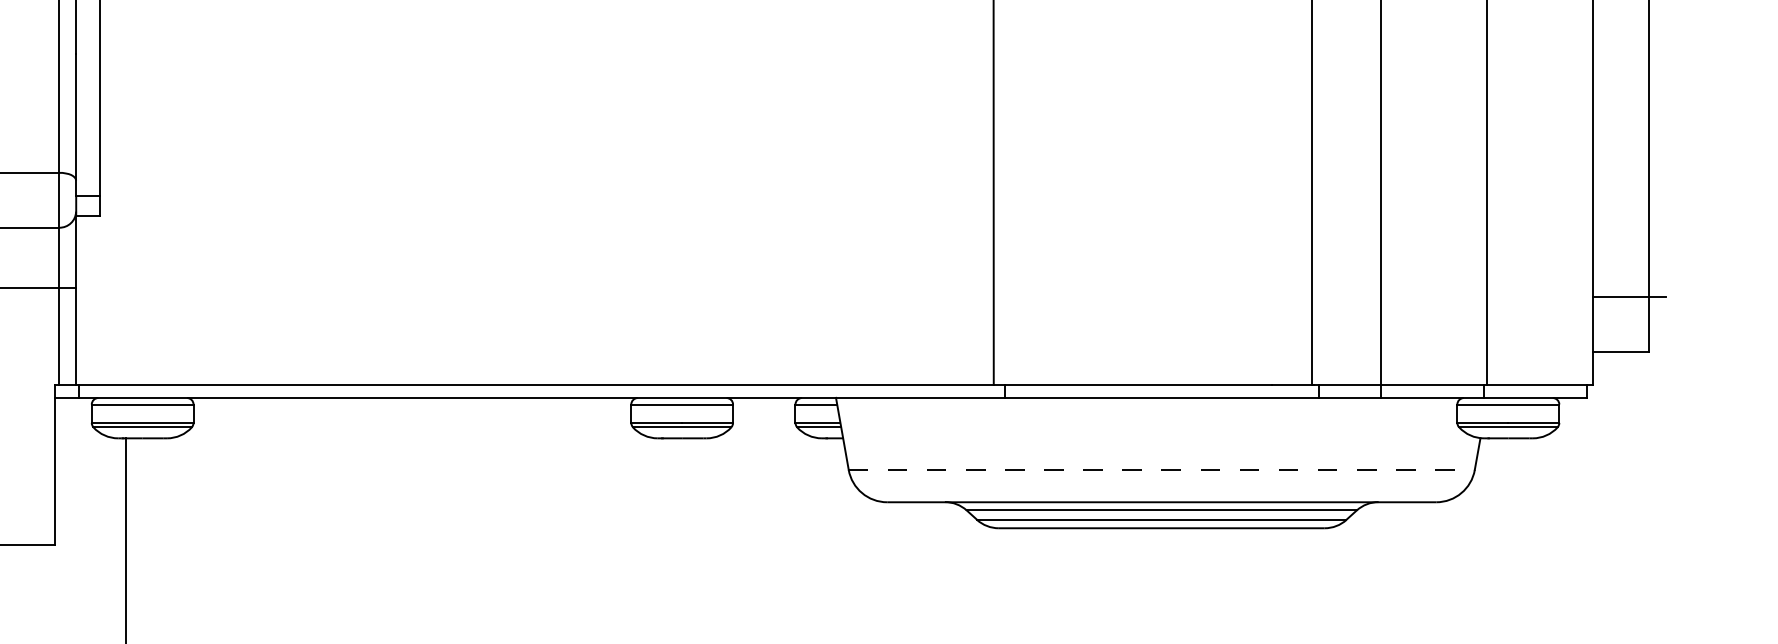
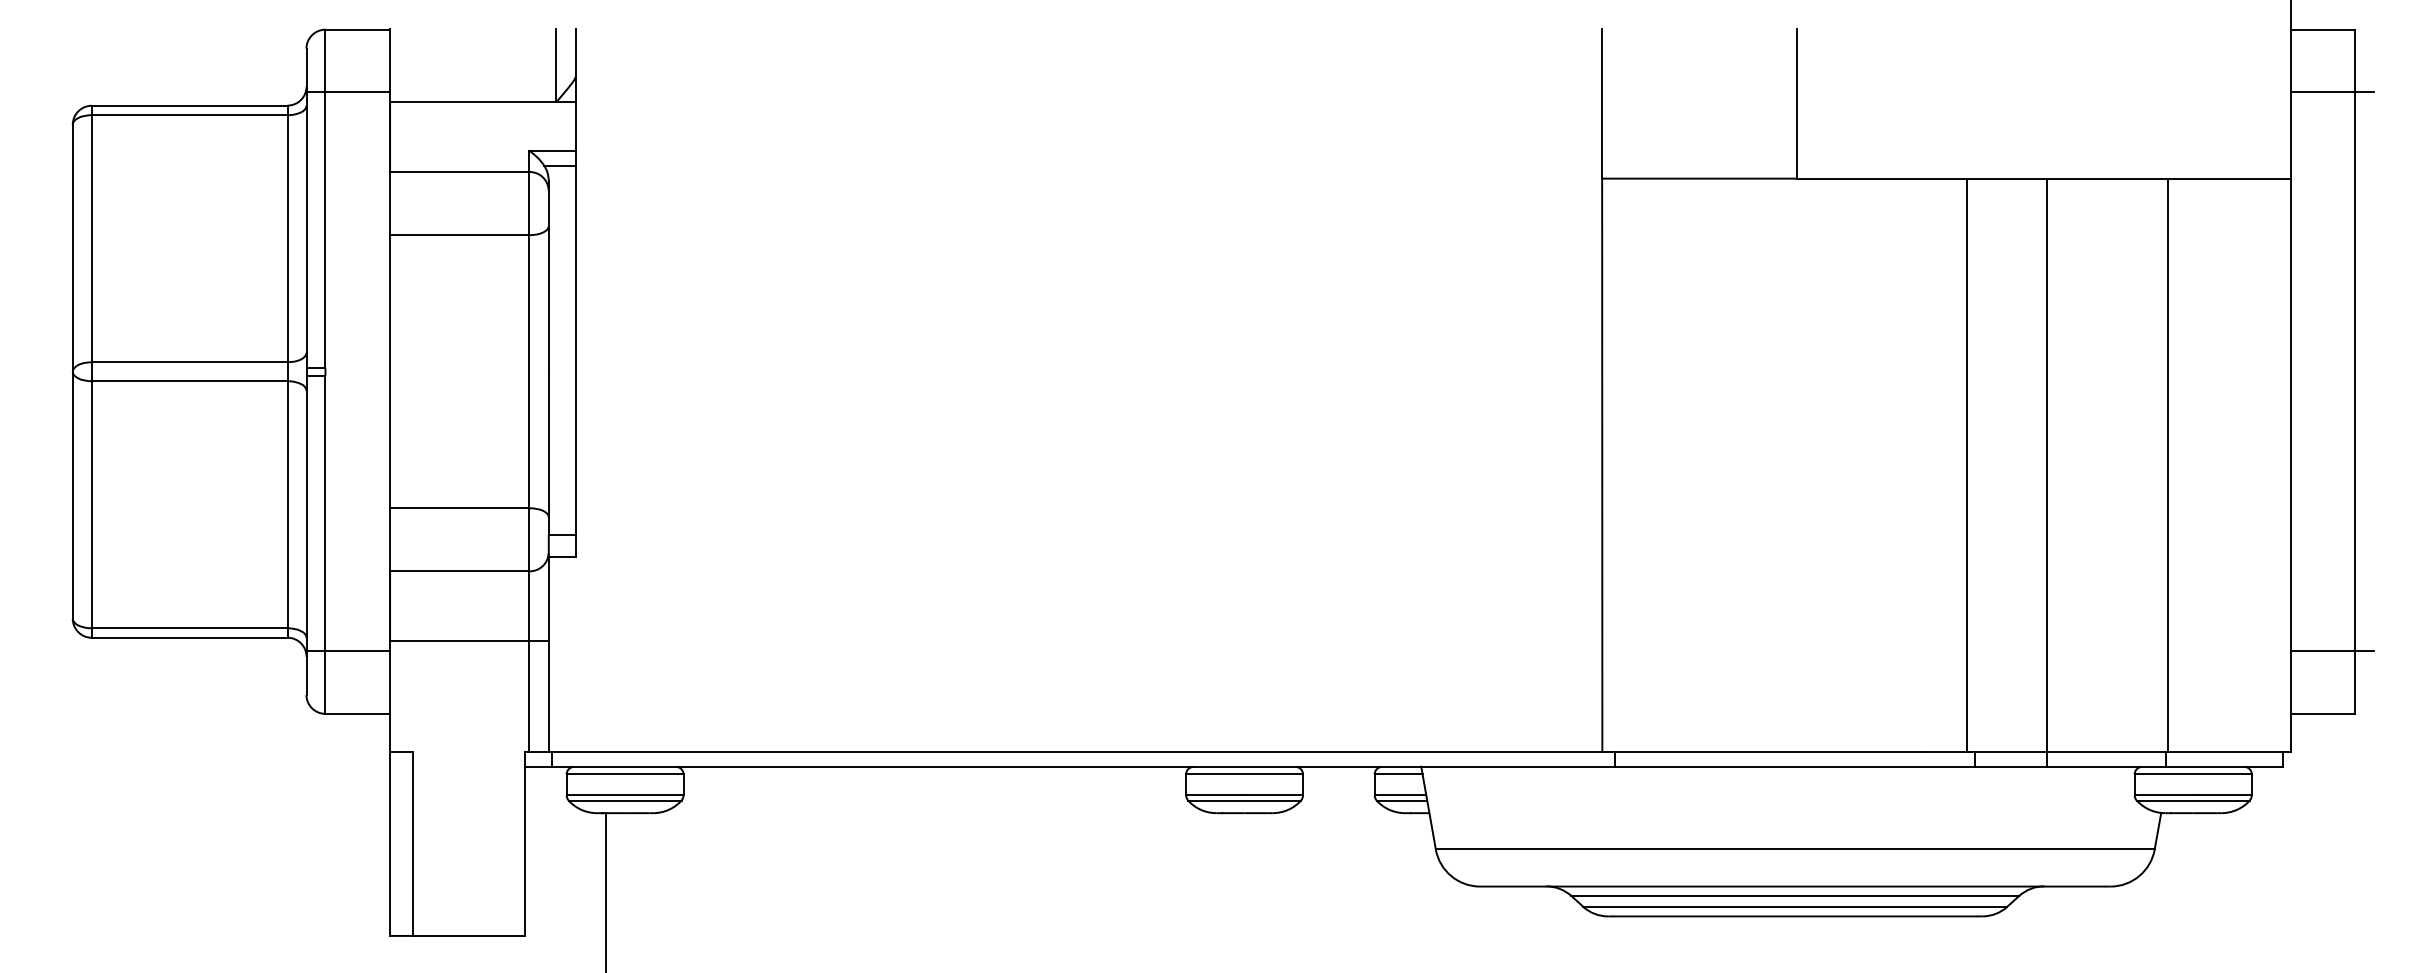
line: (1161, 469) -> (1795, 849), dashed -> solid

